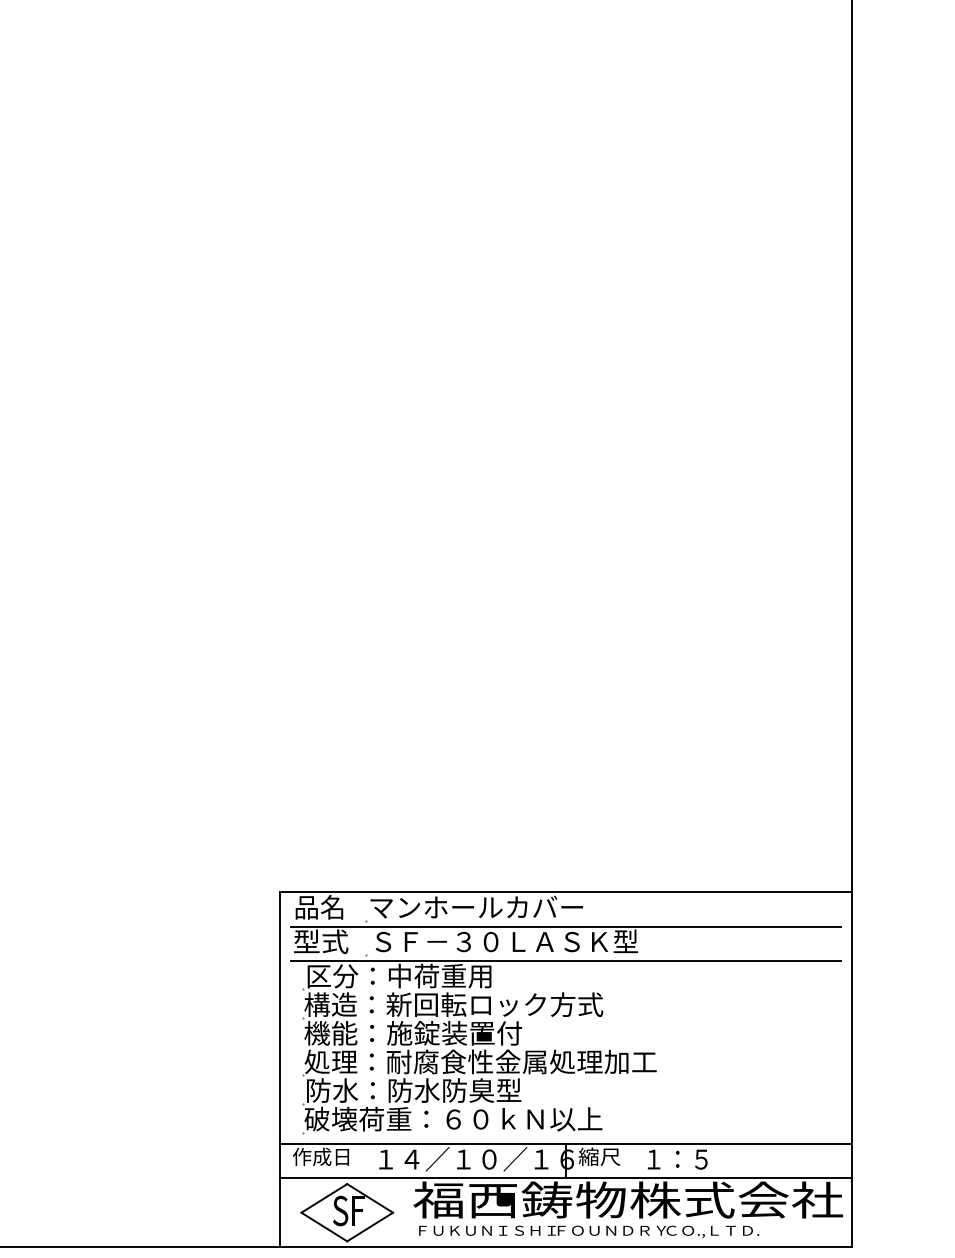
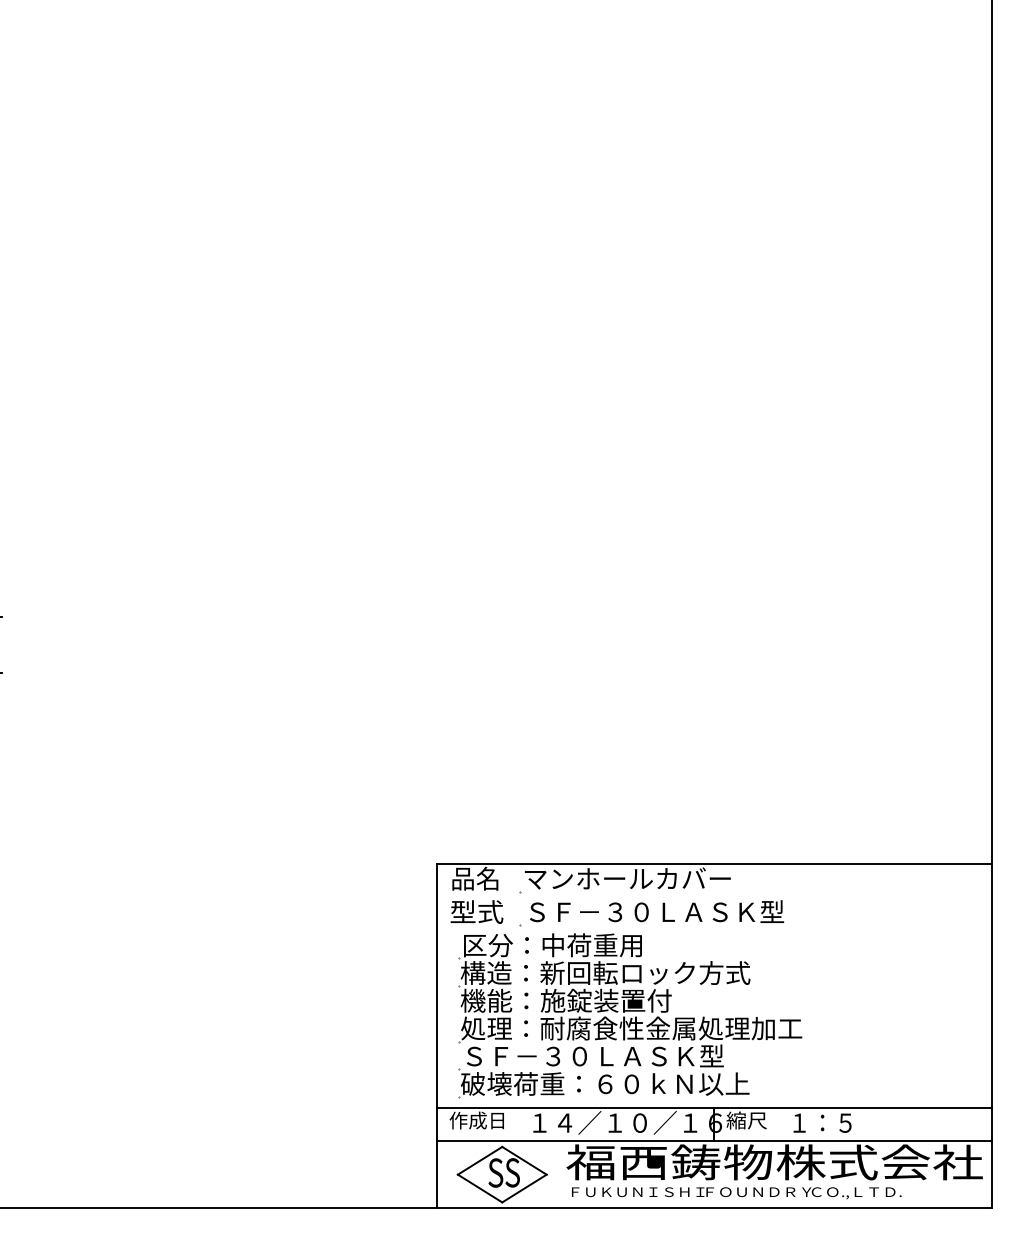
line: (565, 926) -> (713, 897), removed
line: (565, 960) -> (713, 930), removed
text: (441, 1090) -> (593, 1056), 防水：防水防臭型 -> ＳＦ－３０ＬＡＳＫ型
text: (357, 1210) -> (512, 1172), F -> S

